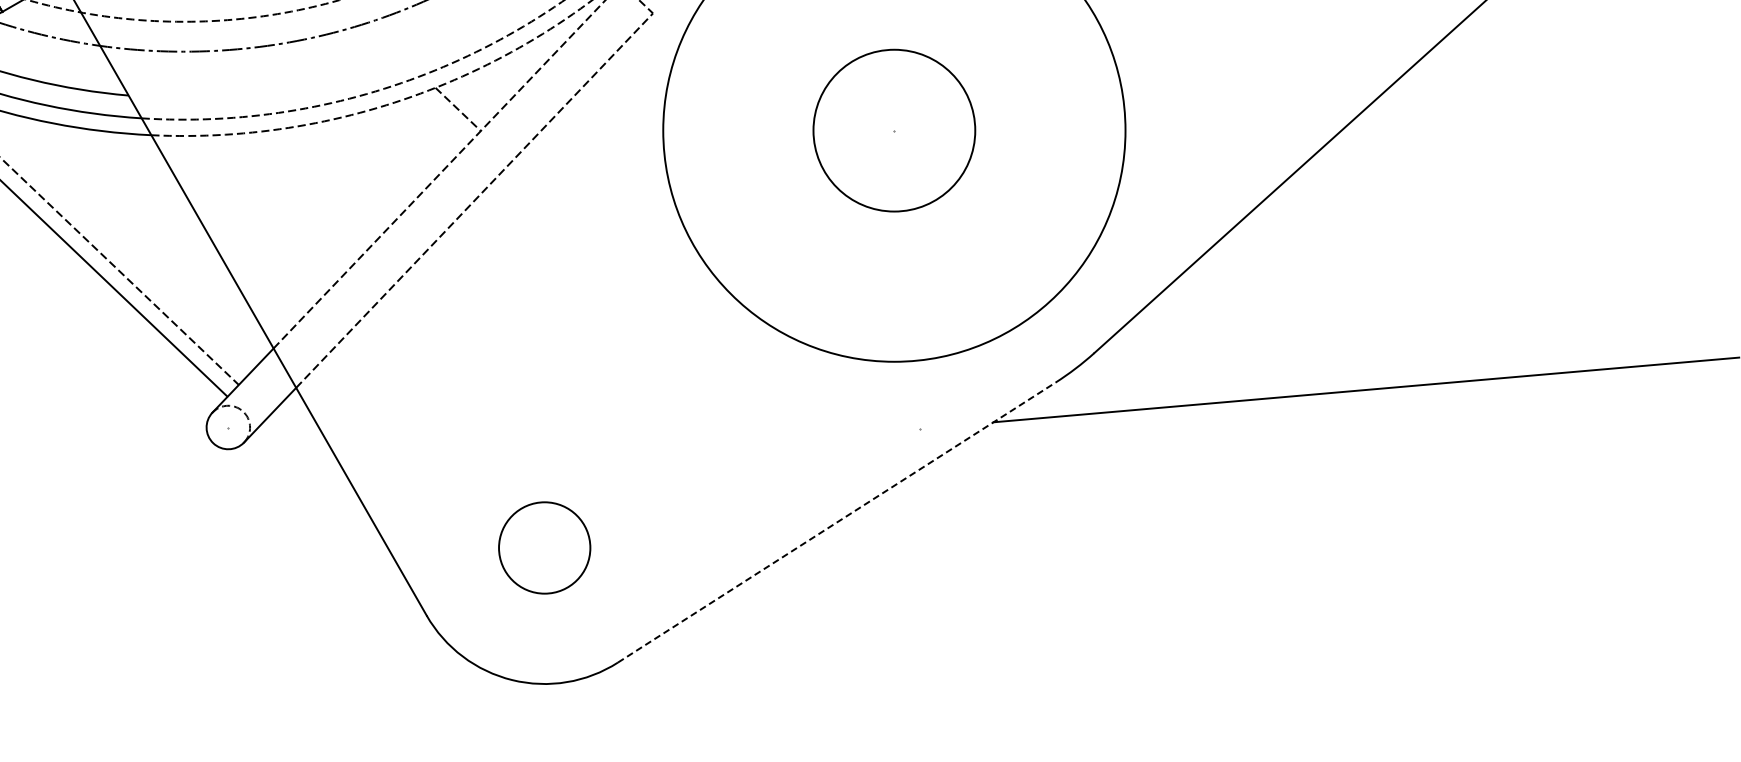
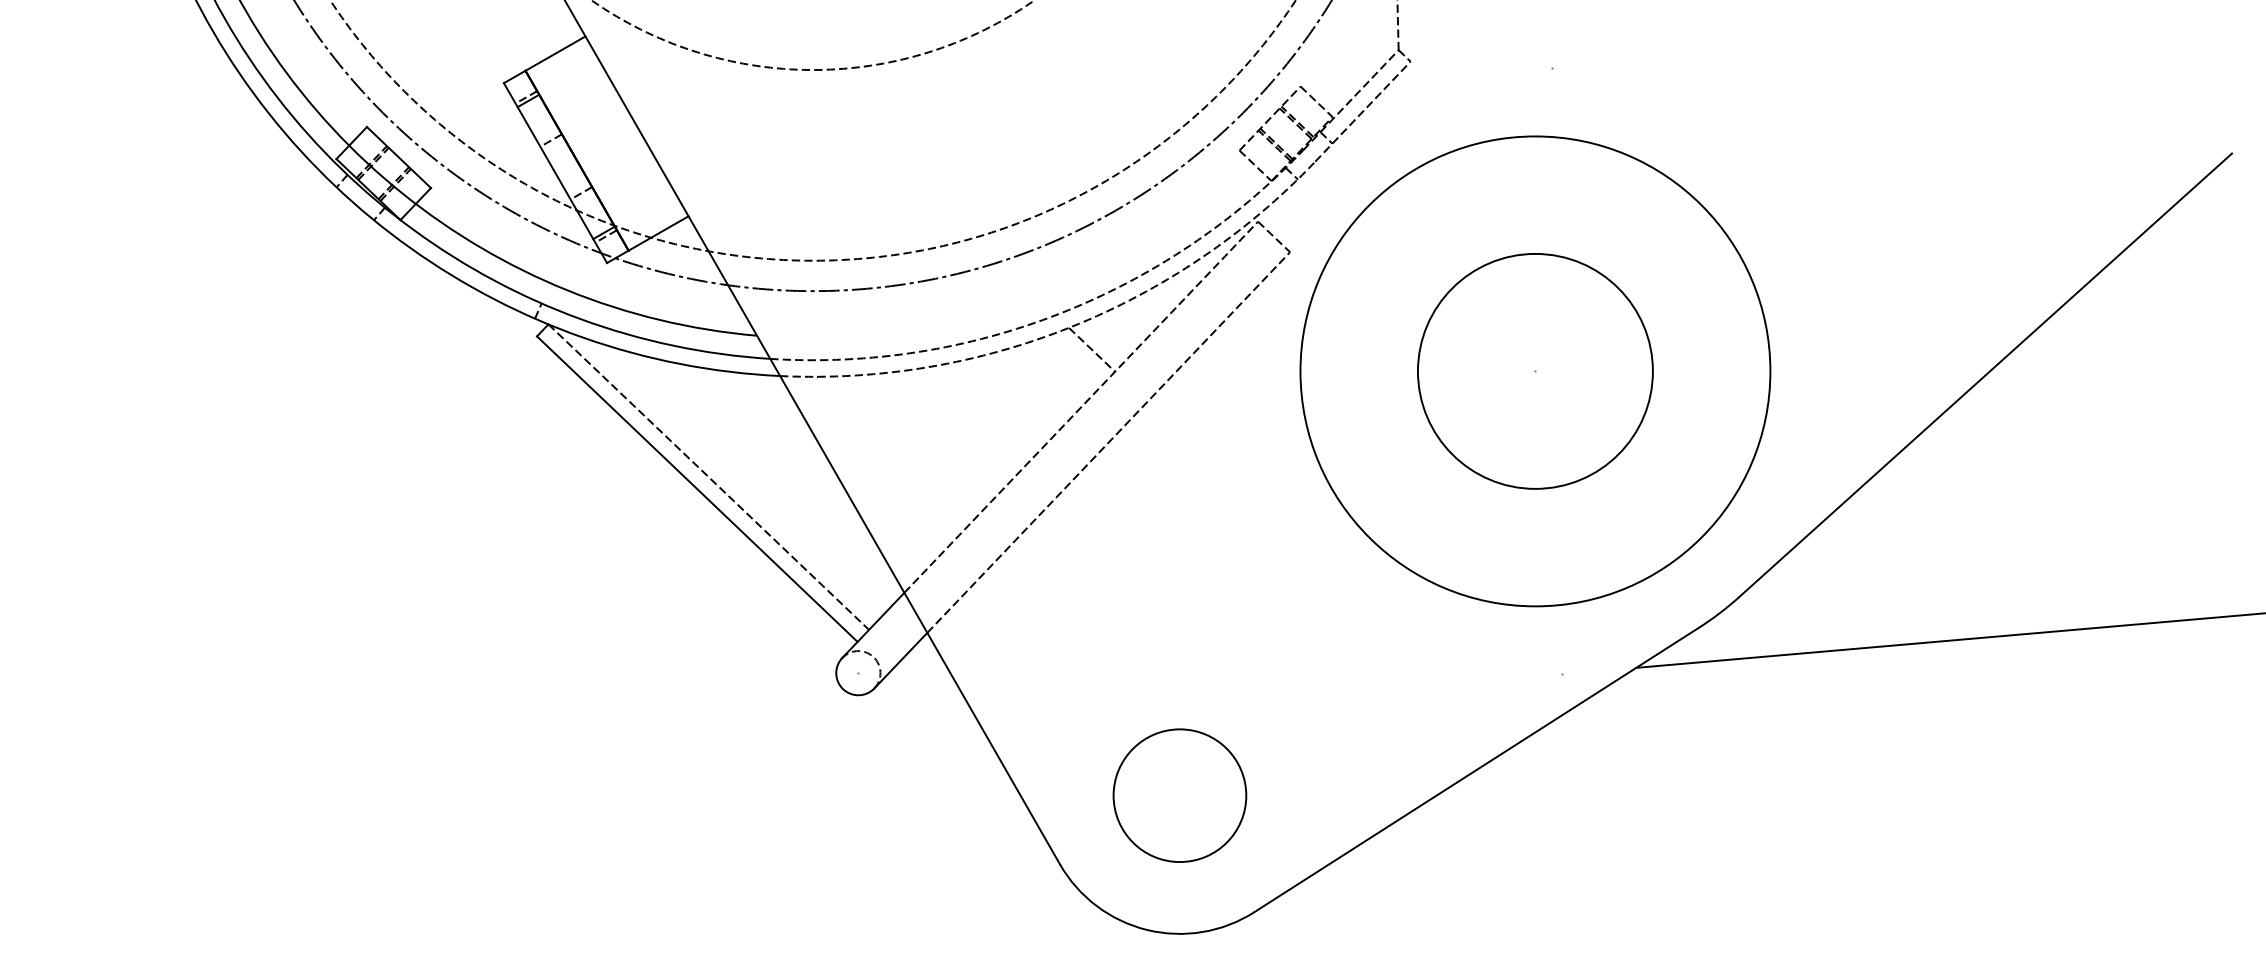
circle: (893, 129) -> (1534, 370), size x1.43
line: (837, 522) -> (1477, 769), dashed -> solid
circle: (544, 547) -> (1179, 795), size x1.43

